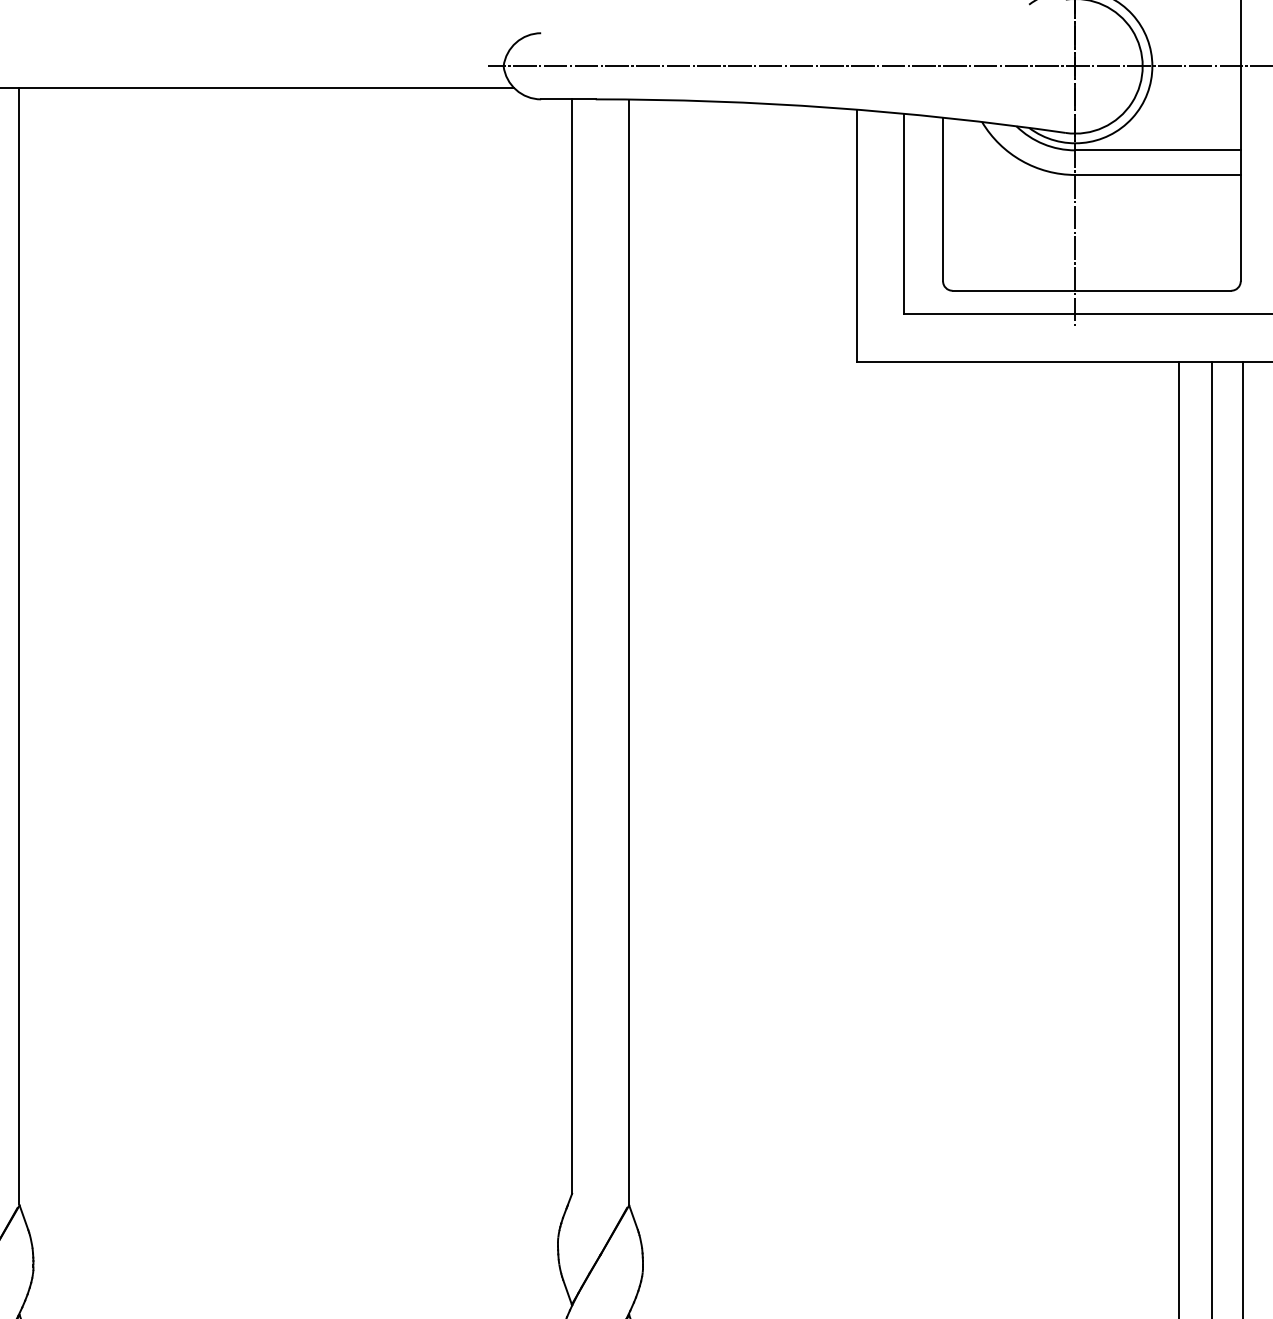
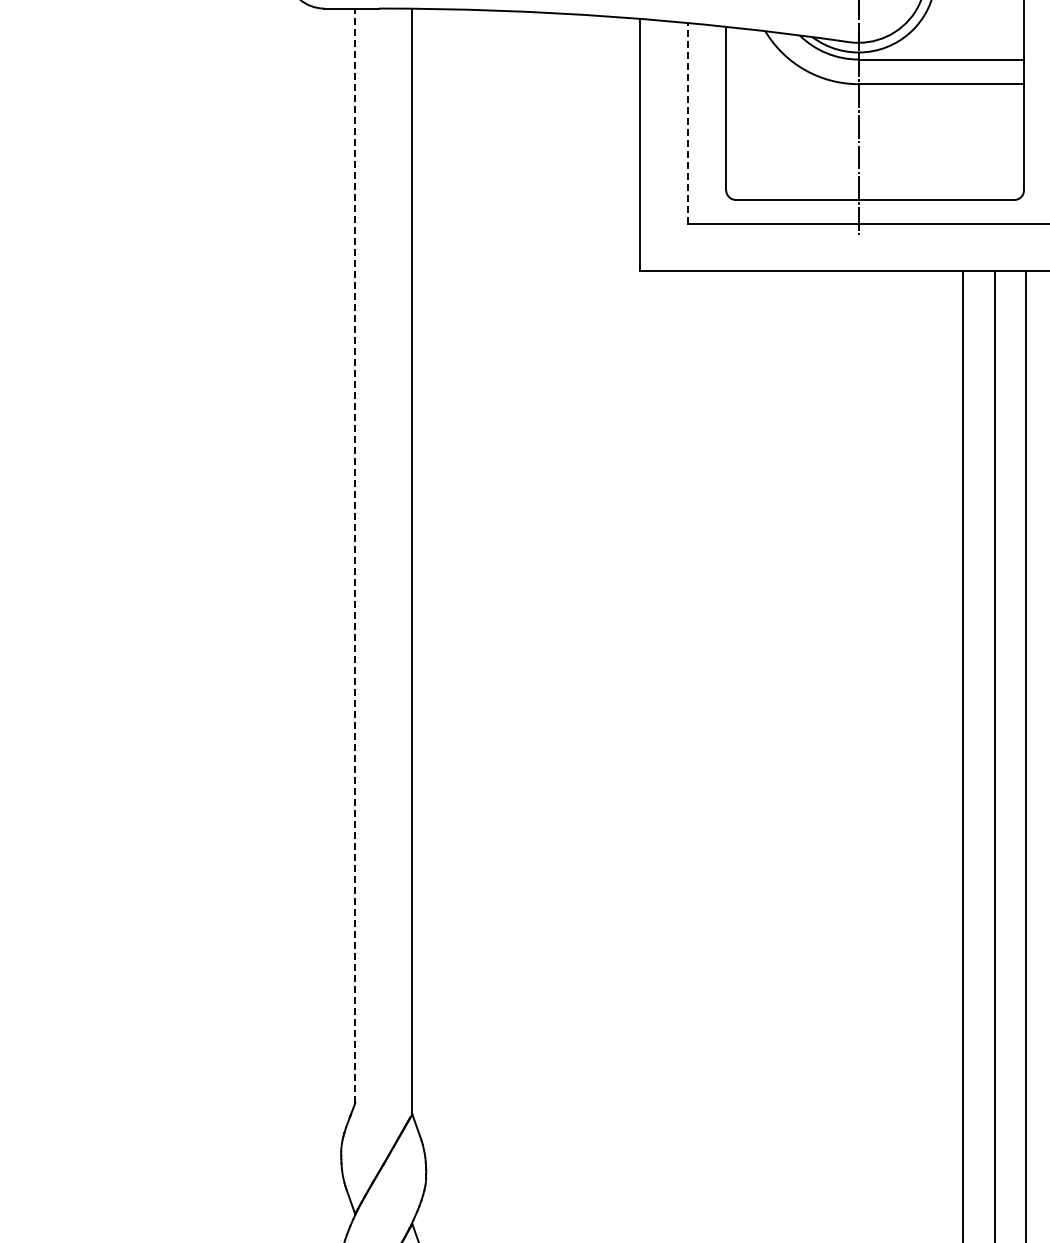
line: (904, 213) -> (687, 122), solid -> dashed
line: (572, 646) -> (355, 555), solid -> dashed

